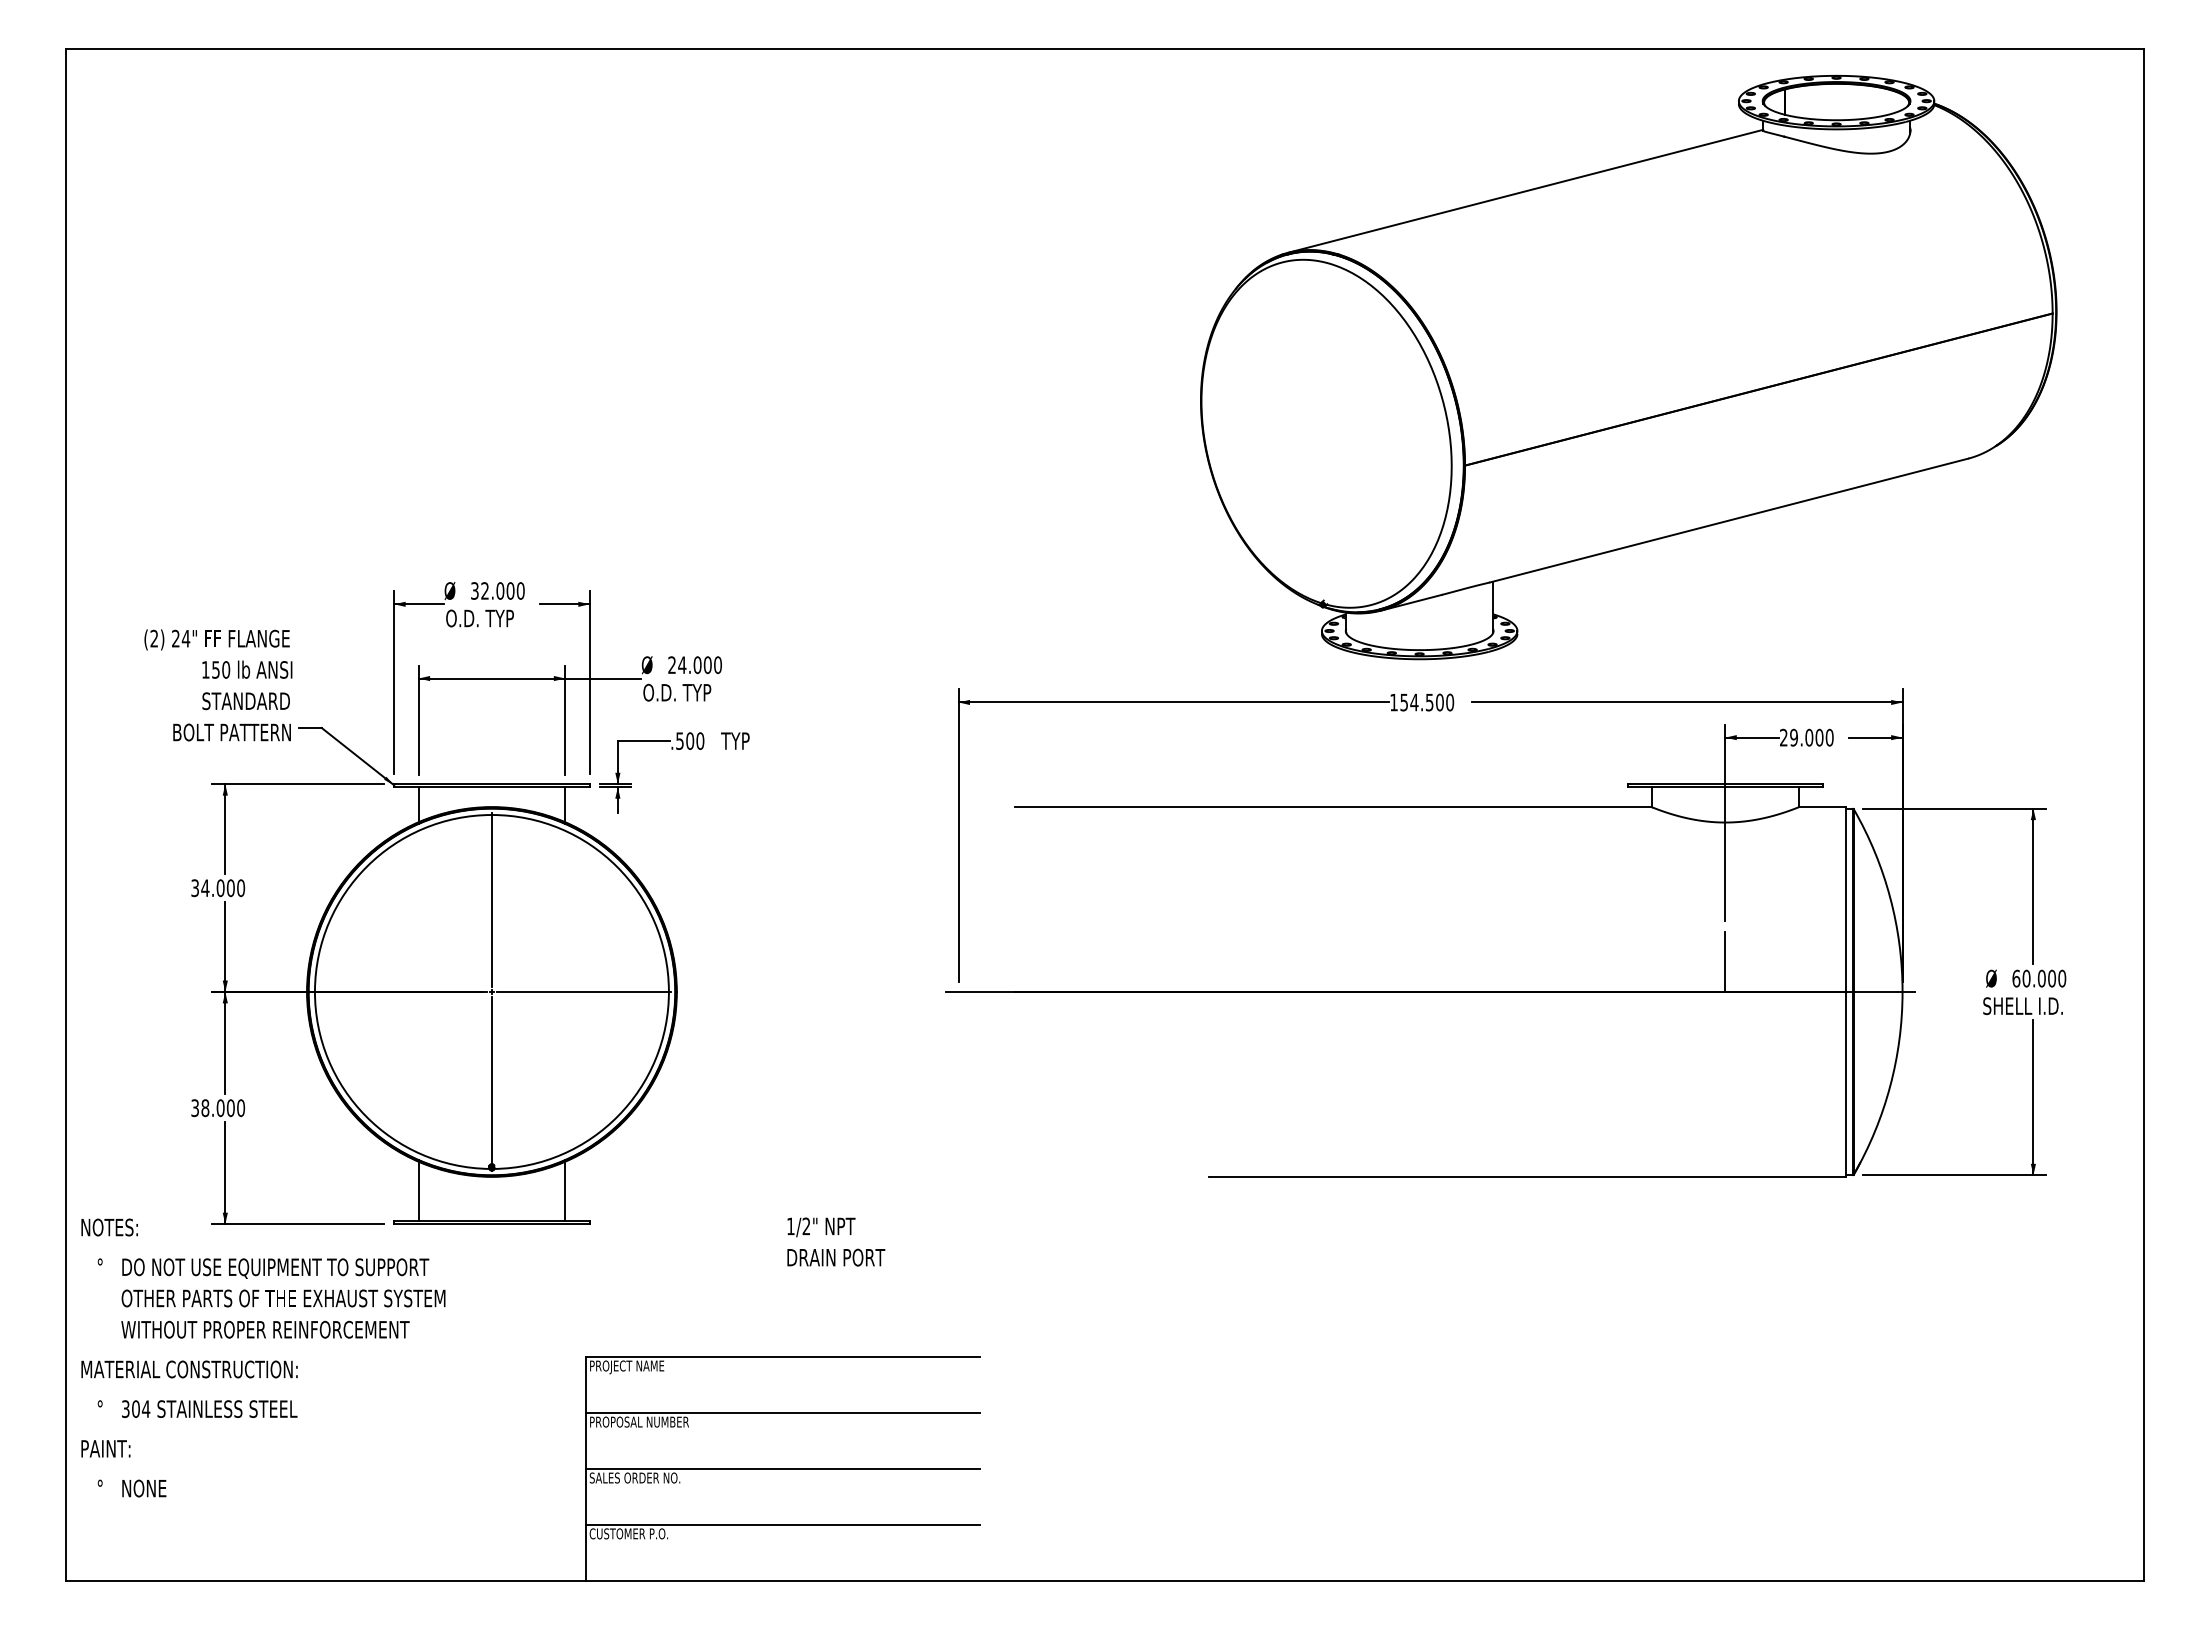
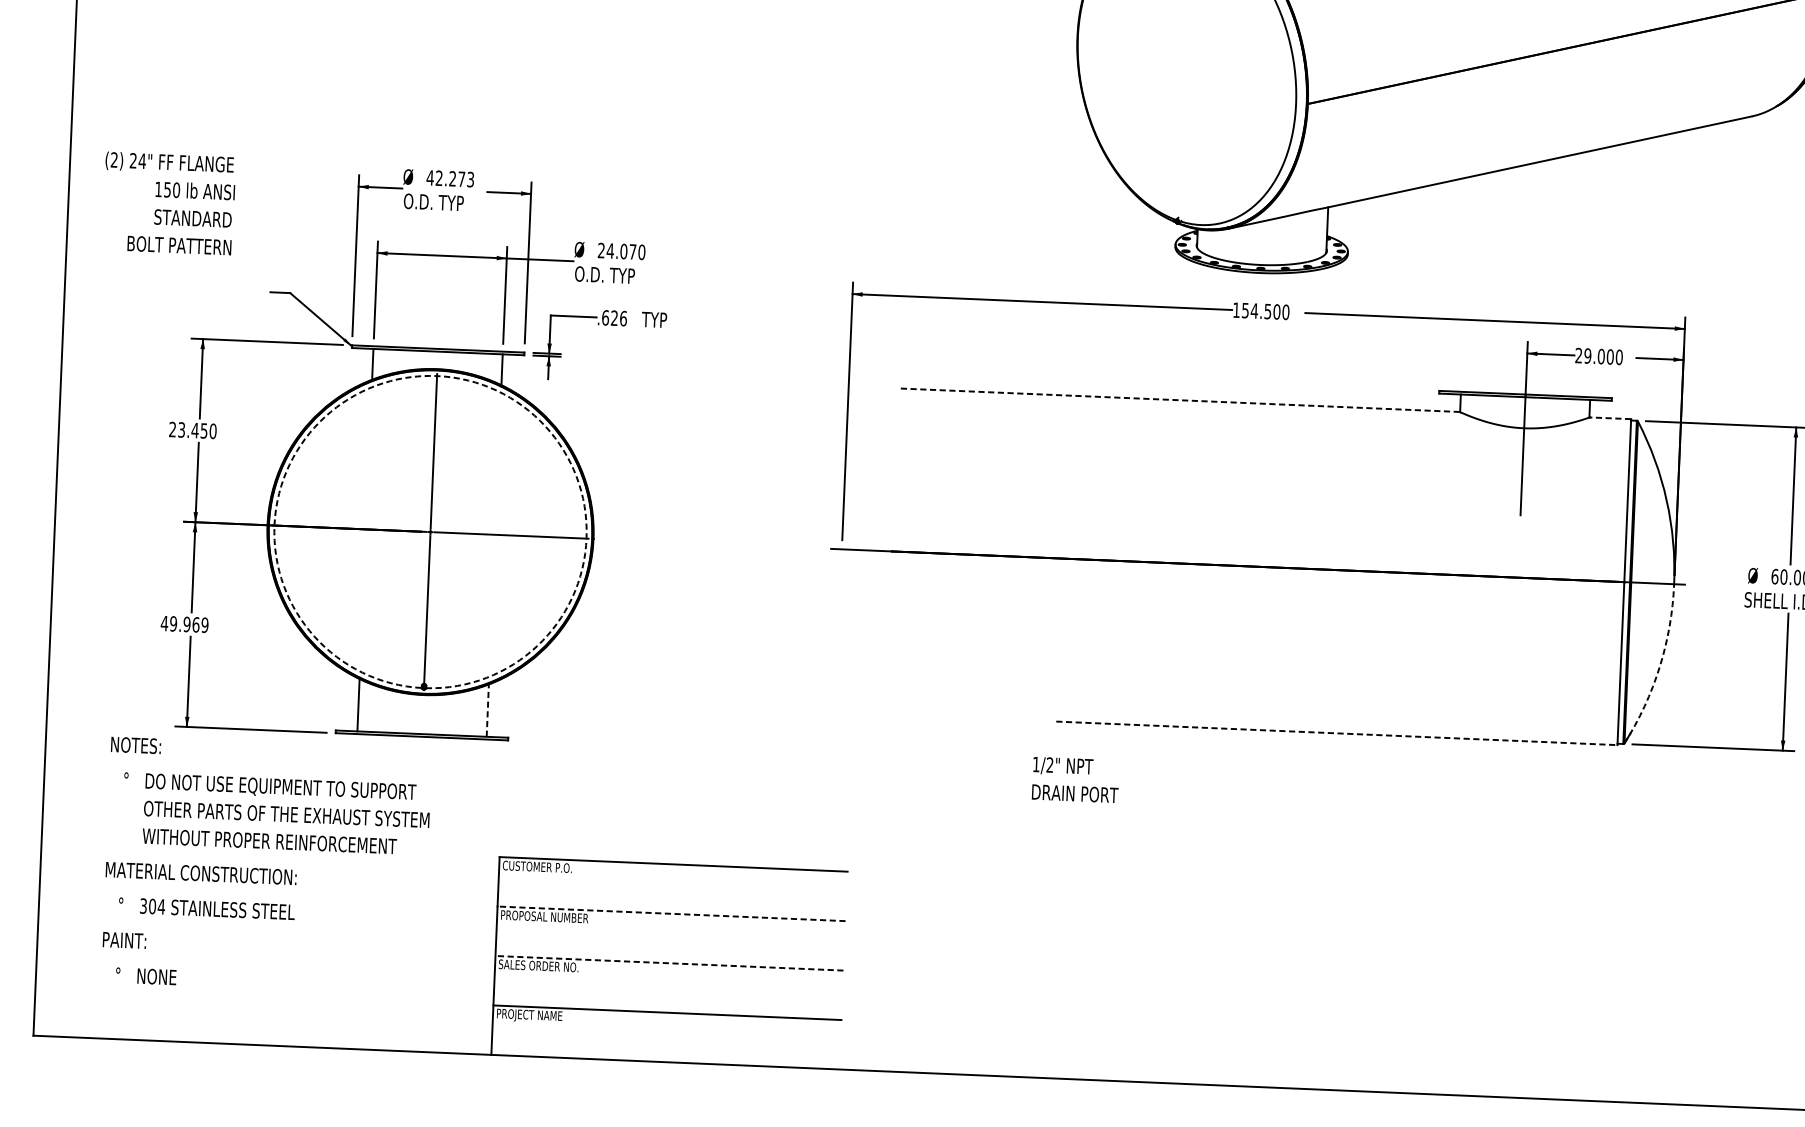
text: (497, 590) -> (450, 178), 32.000 -> 42.273
text: (707, 665) -> (632, 252), 24.000 -> 24.070
text: (218, 685) -> (169, 203), moved
text: (690, 740) -> (614, 317), .500 -> .626
line: (1332, 807) -> (1178, 400), solid -> dashed
line: (1822, 807) -> (1610, 418), solid -> dashed
arc: (491, 815) -> (436, 376), solid -> dashed
text: (212, 888) -> (187, 430), 34.000 -> 23.450
line: (1725, 961) -> (1519, 550), removed
arc: (1890, 1086) -> (1660, 667), solid -> dashed
text: (217, 1108) -> (184, 624), 38.000 -> 49.969
line: (1528, 1176) -> (1337, 733), solid -> dashed
line: (565, 1191) -> (487, 710), solid -> dashed
text: (836, 1241) -> (1075, 779), moved
text: (263, 1357) -> (266, 865), moved
text: (628, 1367) -> (537, 868), PROJECT NAME -> CUSTOMER P.O.
line: (782, 1412) -> (671, 913), solid -> dashed
line: (782, 1468) -> (669, 962), solid -> dashed
text: (628, 1535) -> (530, 1016), CUSTOMER P.O. -> PROJECT NAME

